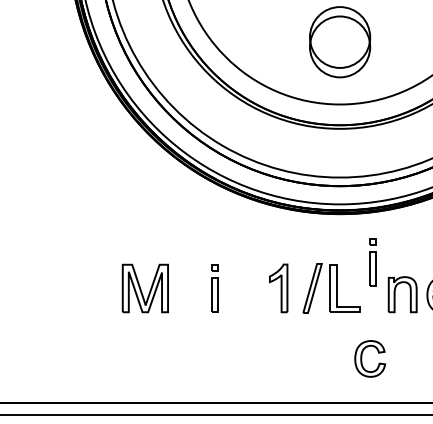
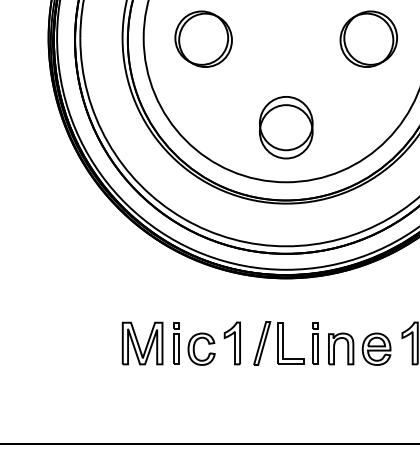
part: (373, 262) -> (315, 343), moved
part: (145, 288) -> (142, 343), moved
part: (362, 358) -> (194, 348), moved

